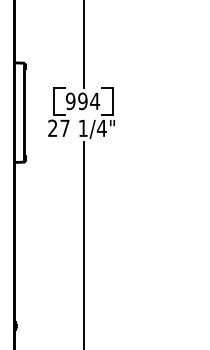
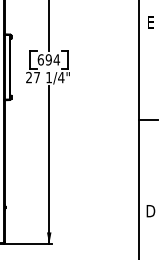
text: (70, 100) -> (40, 59), 994 -> 694

